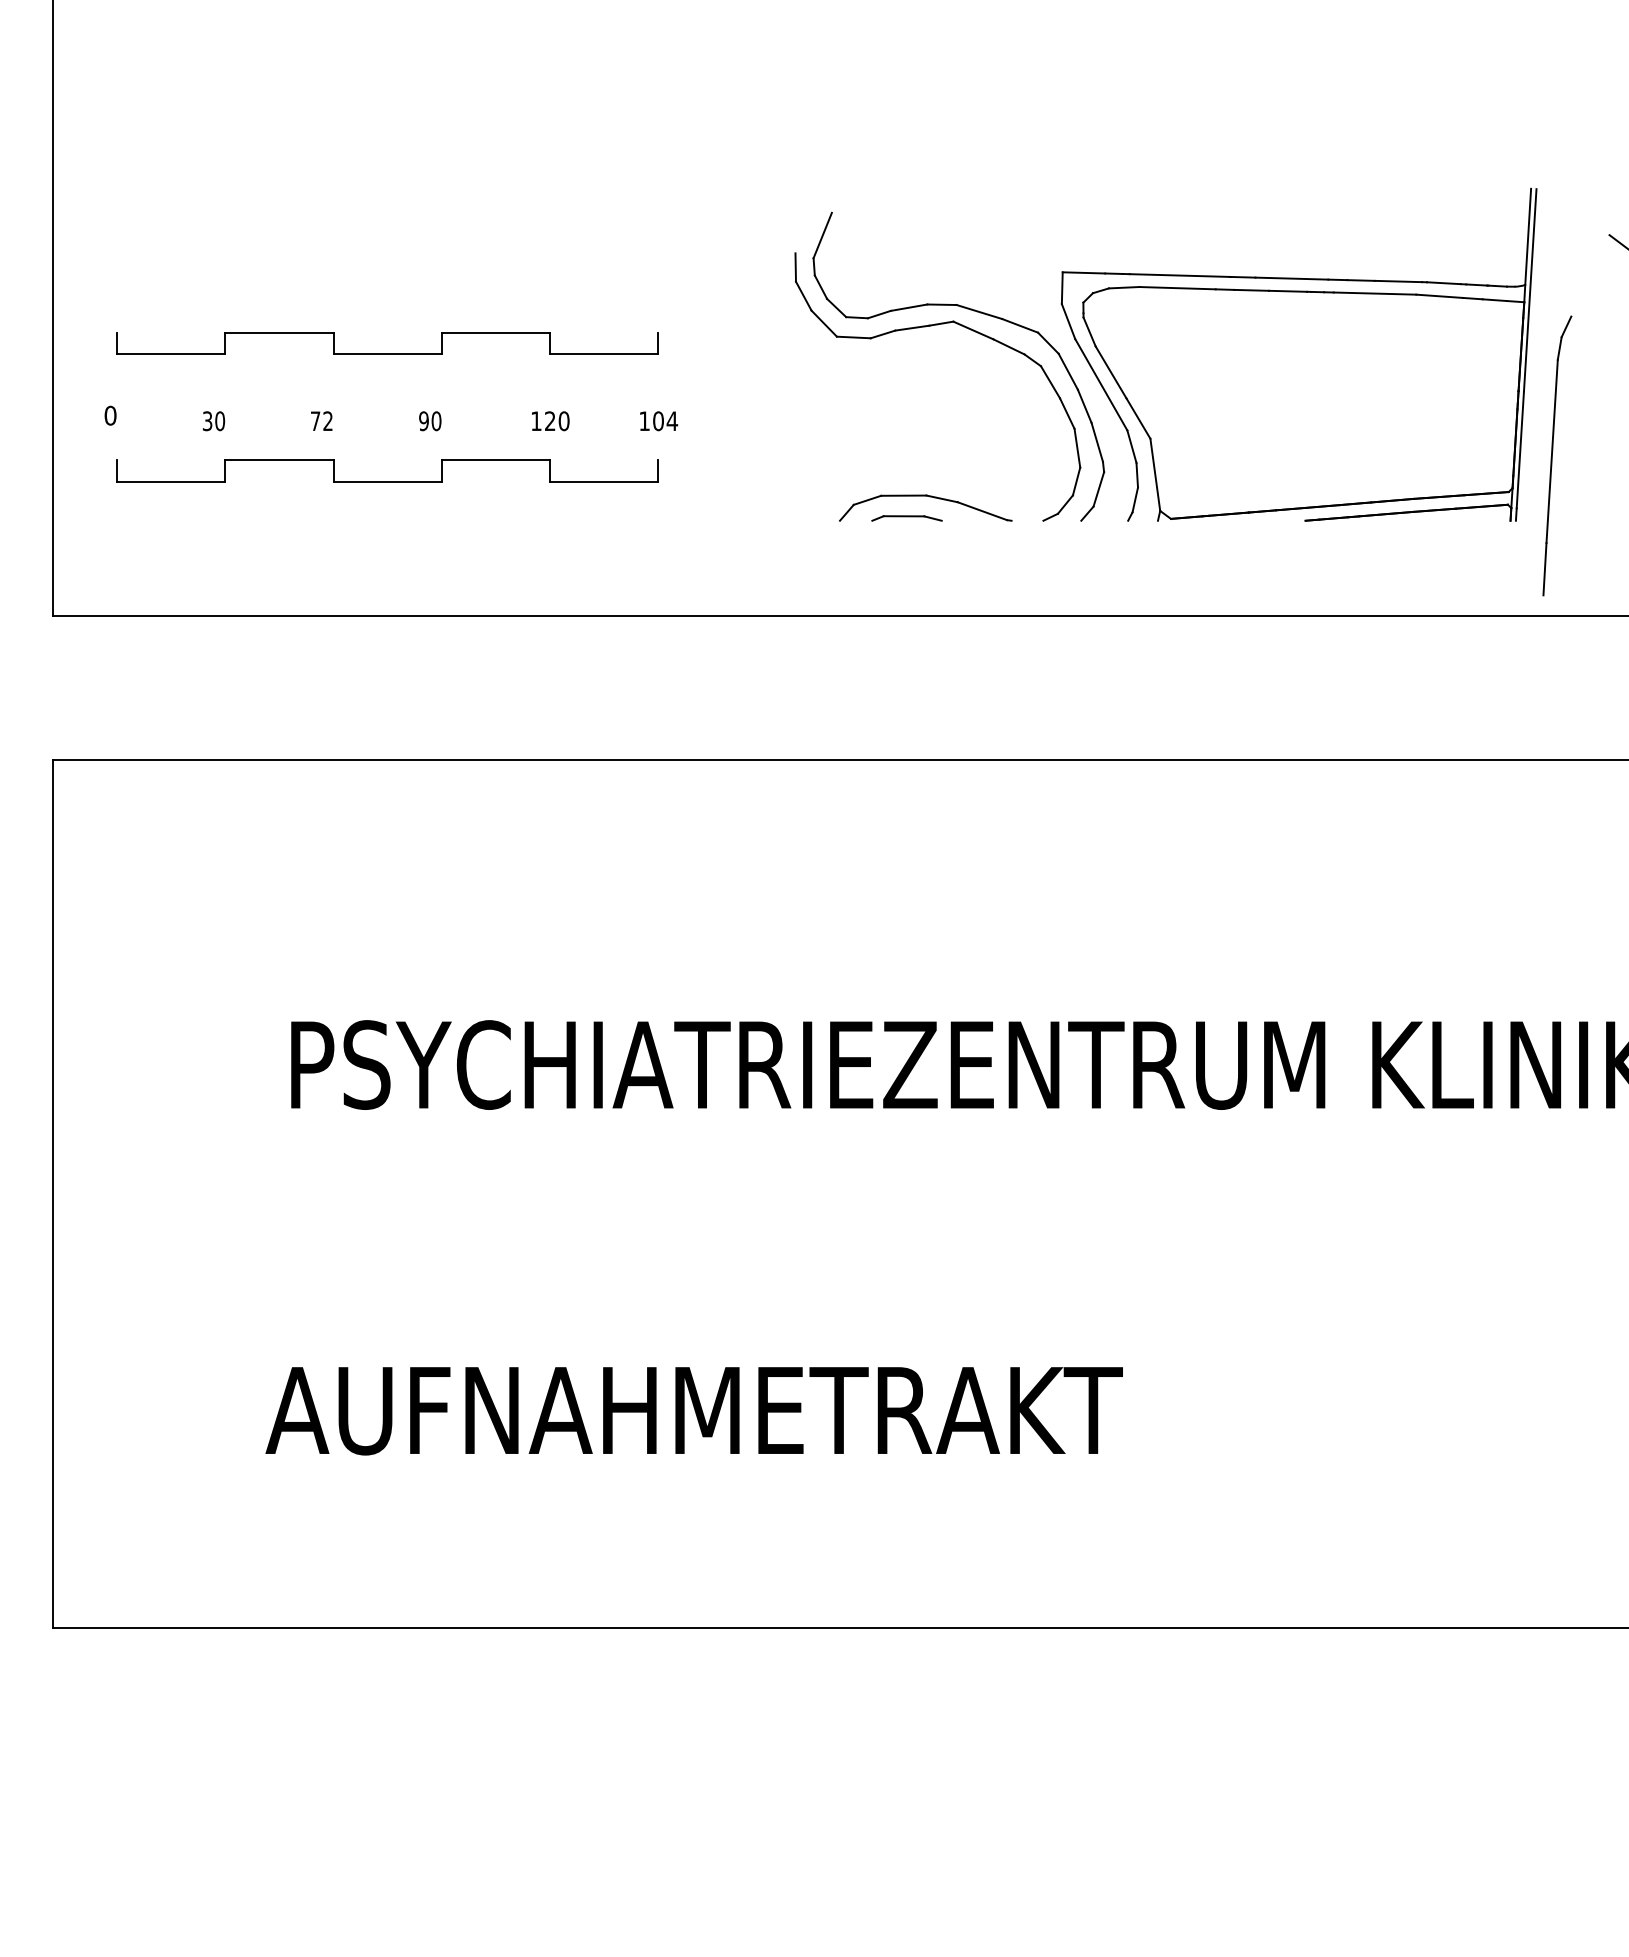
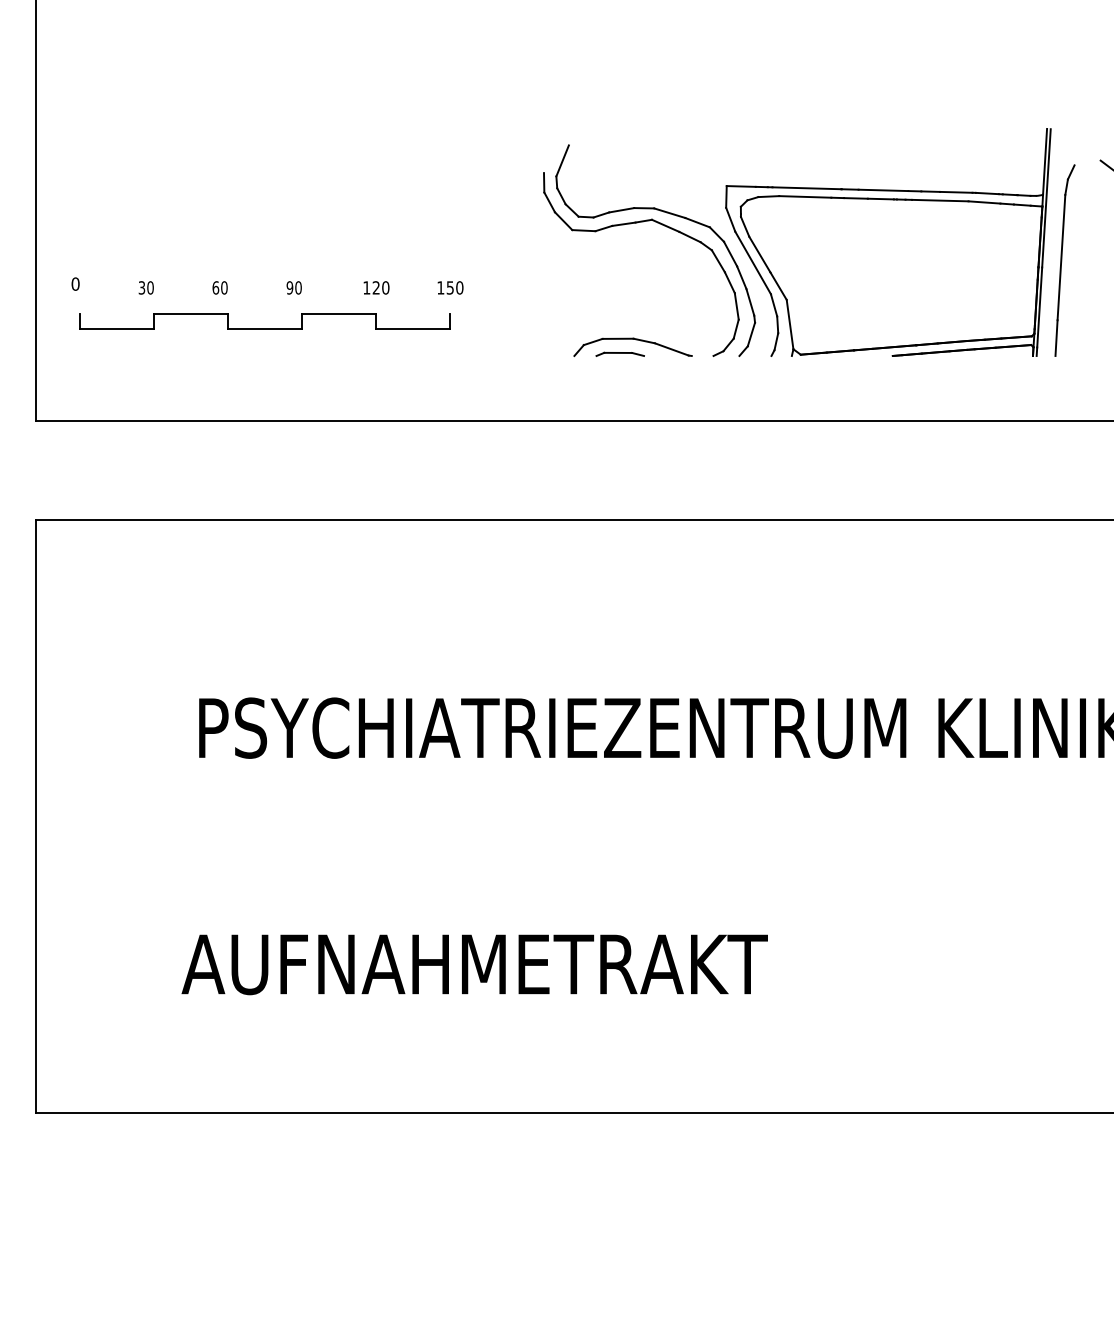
part: (386, 353) -> (264, 241), removed
text: (320, 420) -> (219, 287), 72 -> 60
text: (664, 420) -> (454, 287), 104 -> 150
part: (1556, 455) -> (1064, 260), moved

